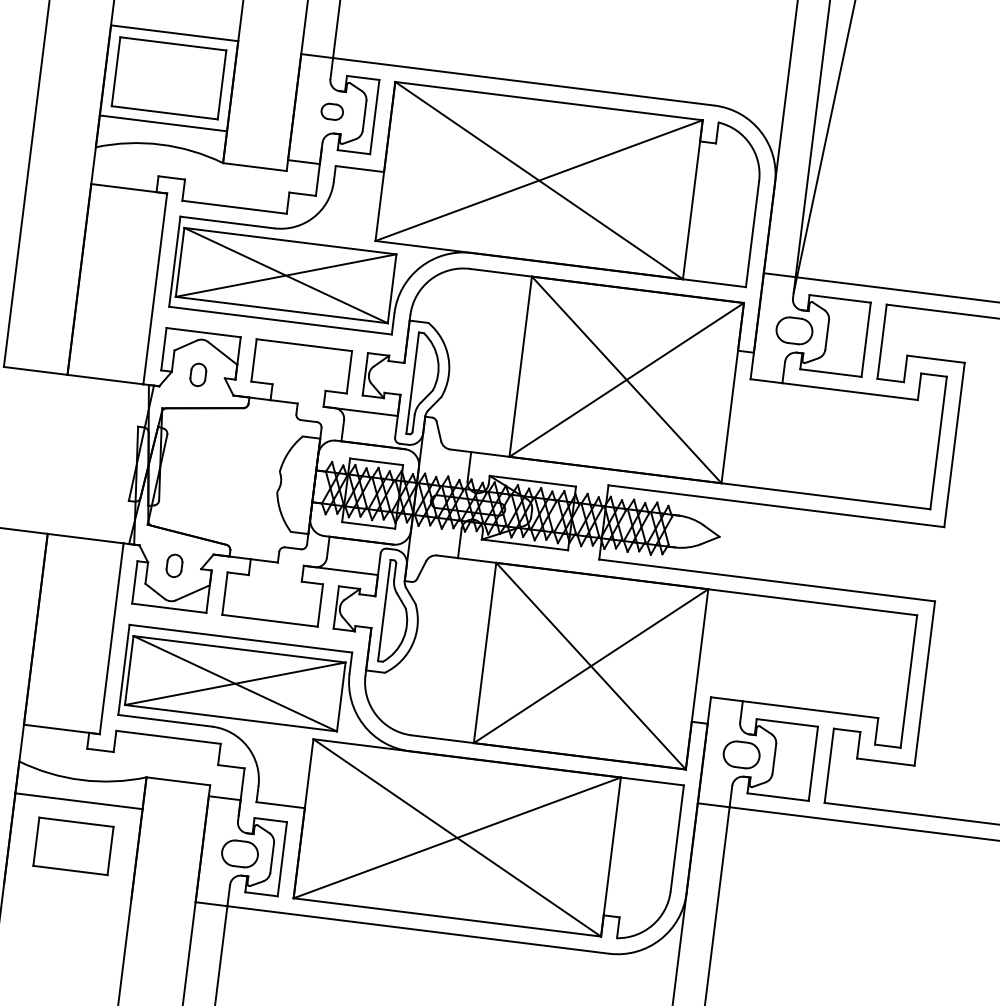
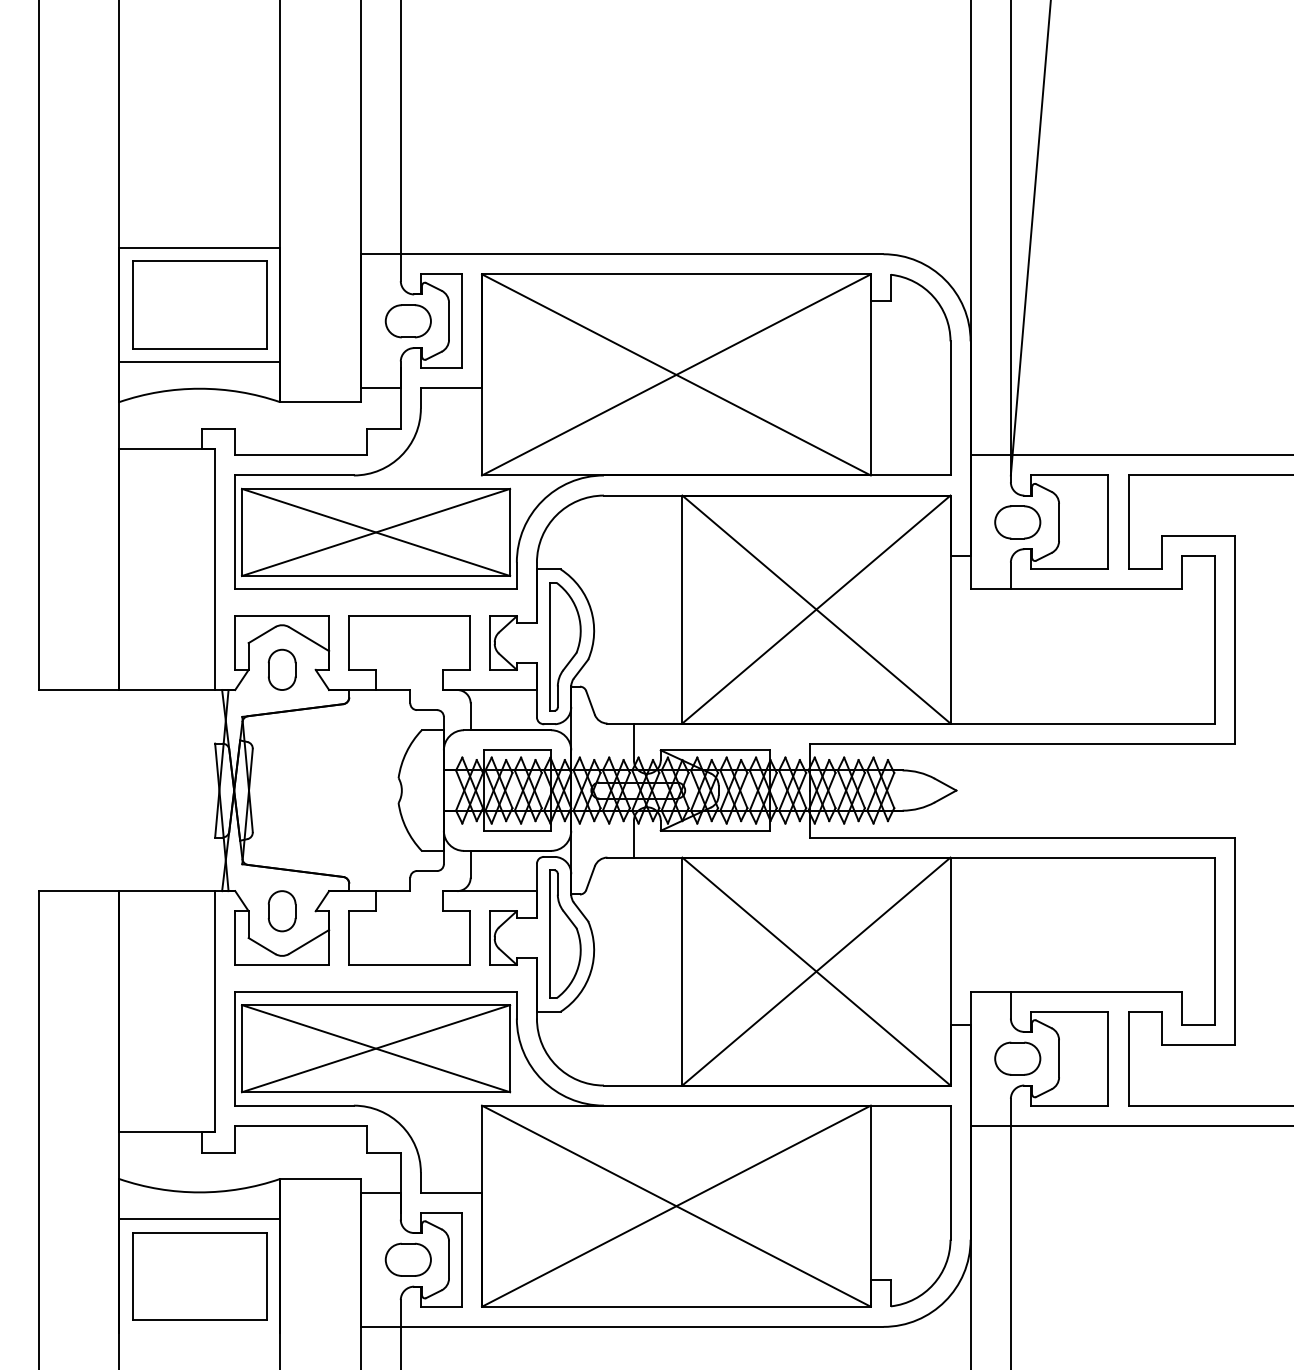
part: (331, 111) -> (407, 321), size x1.67
part: (197, 374) -> (281, 669), size x1.43
part: (174, 565) -> (281, 911), size x1.43
part: (73, 846) -> (199, 1276), size x1.43

